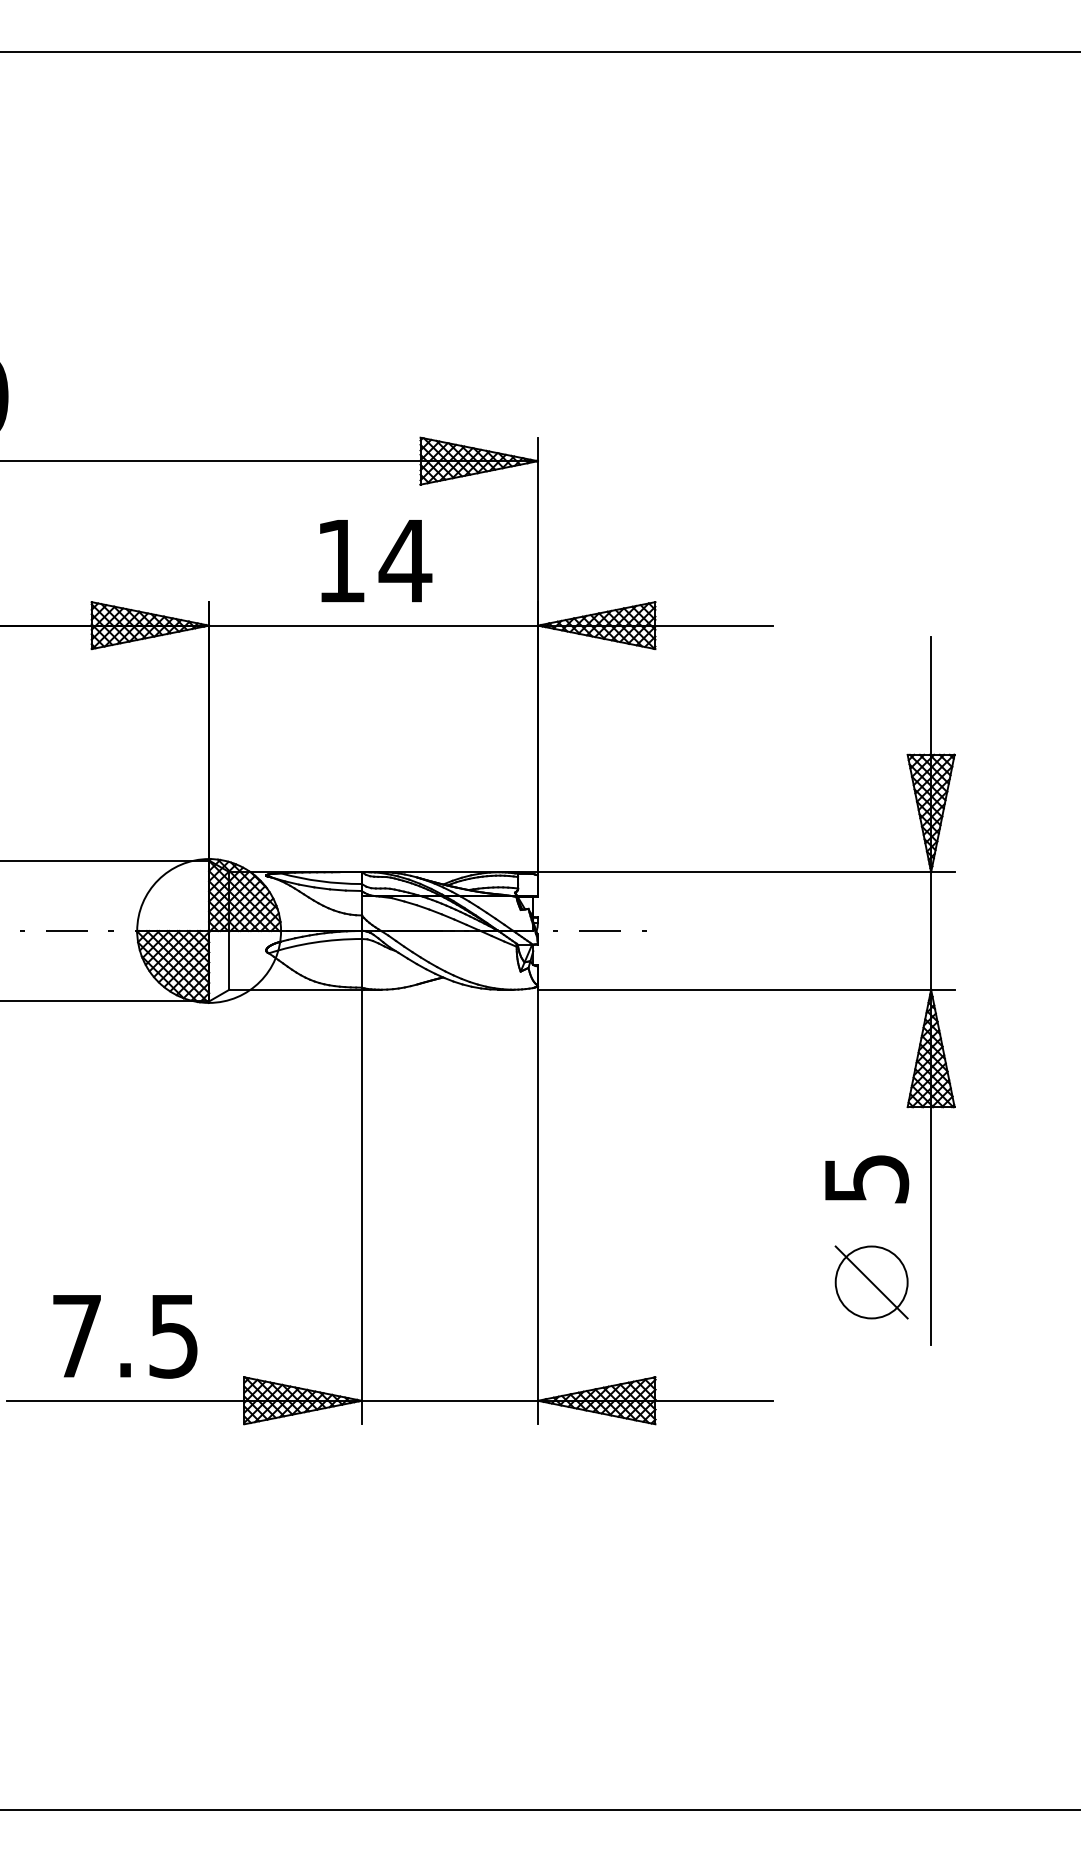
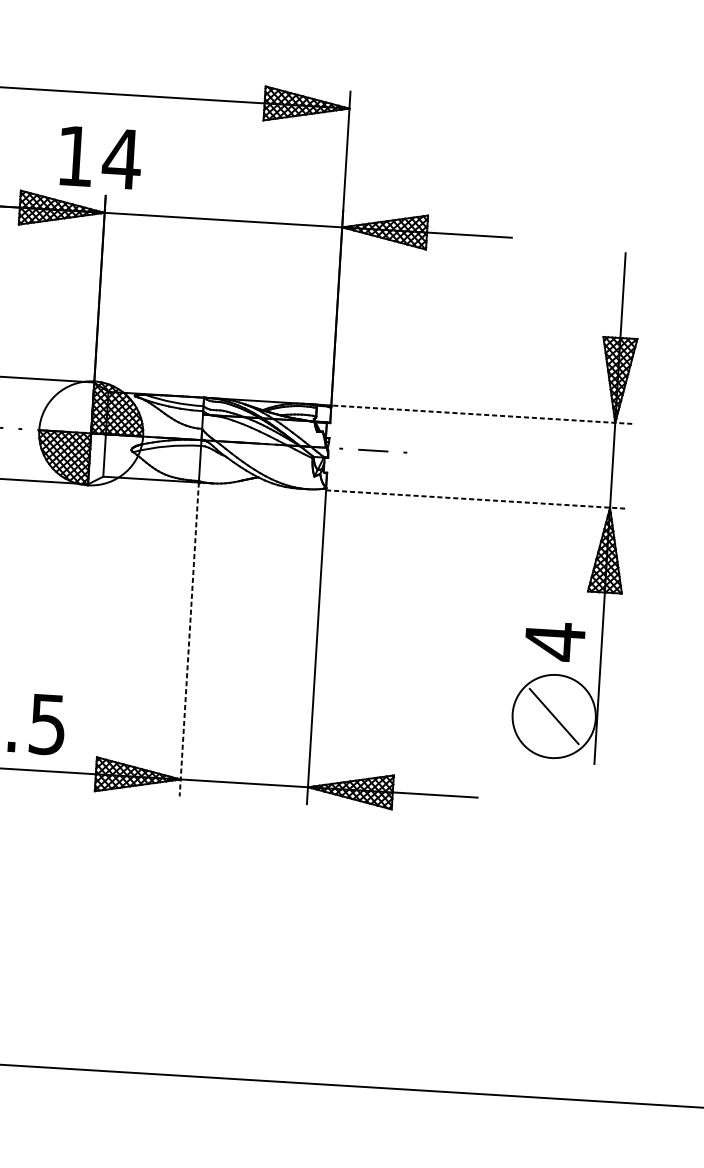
text: (376, 561) -> (101, 158), moved
line: (745, 872) -> (481, 414), solid -> dashed
line: (746, 989) -> (476, 499), solid -> dashed
text: (867, 1179) -> (555, 641), 5 -> 4
line: (361, 1207) -> (189, 639), solid -> dashed
circle: (871, 1282) -> (554, 716), size x1.6

